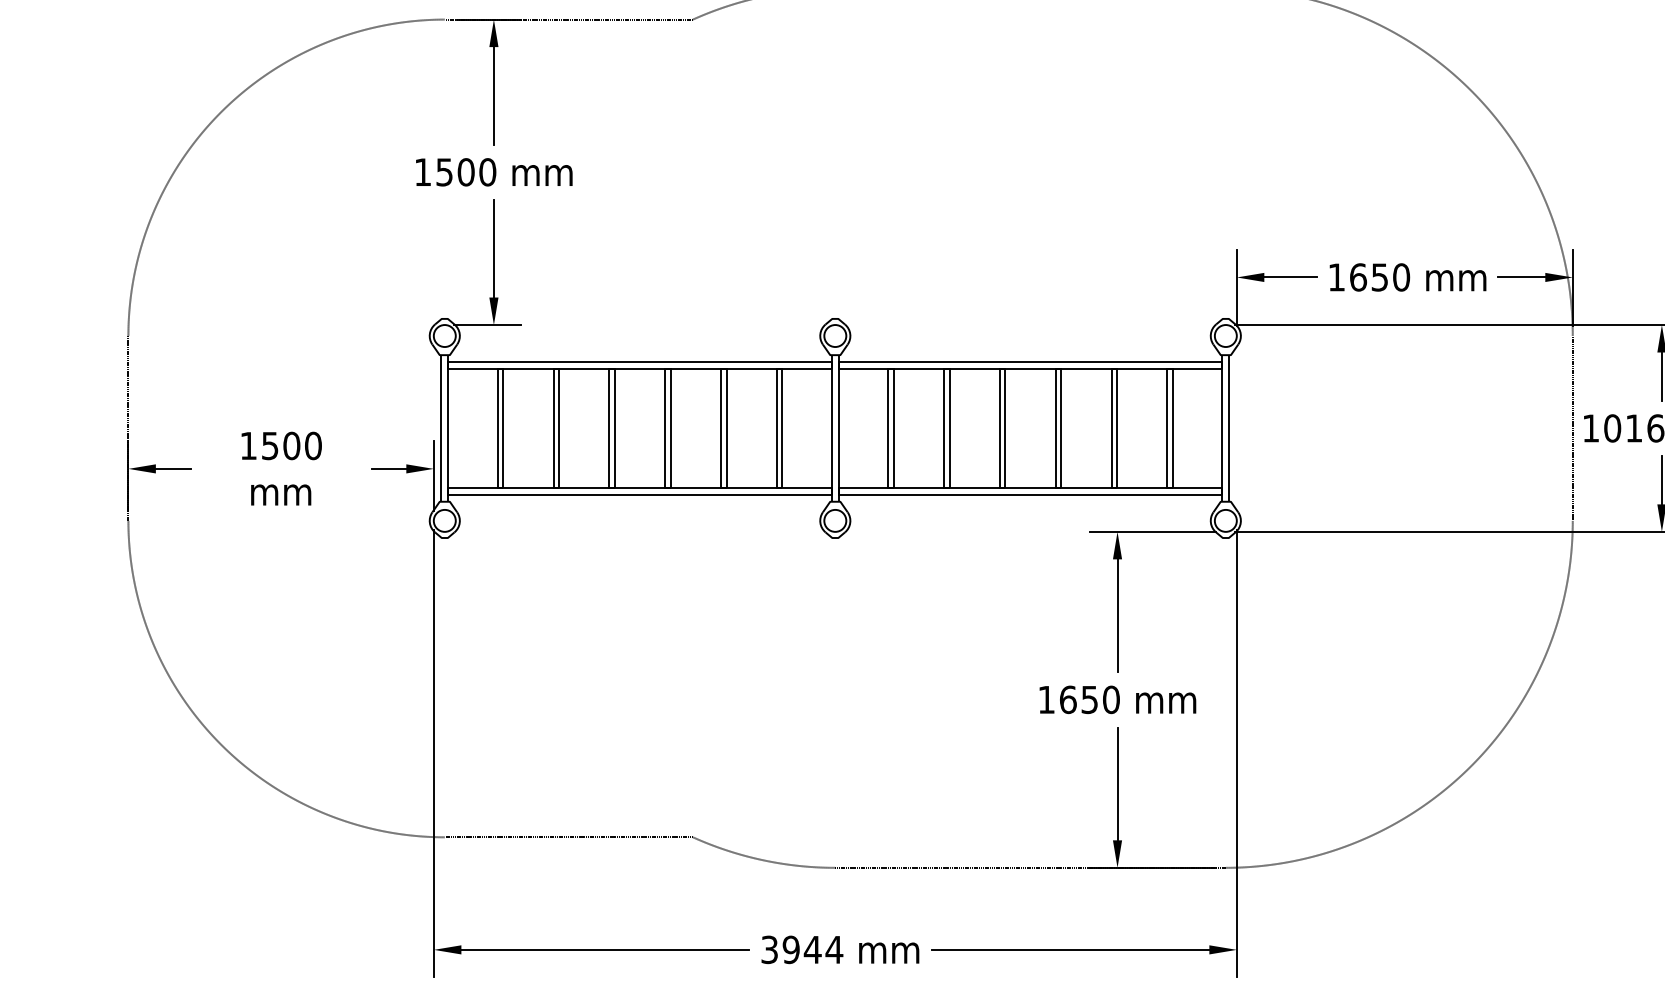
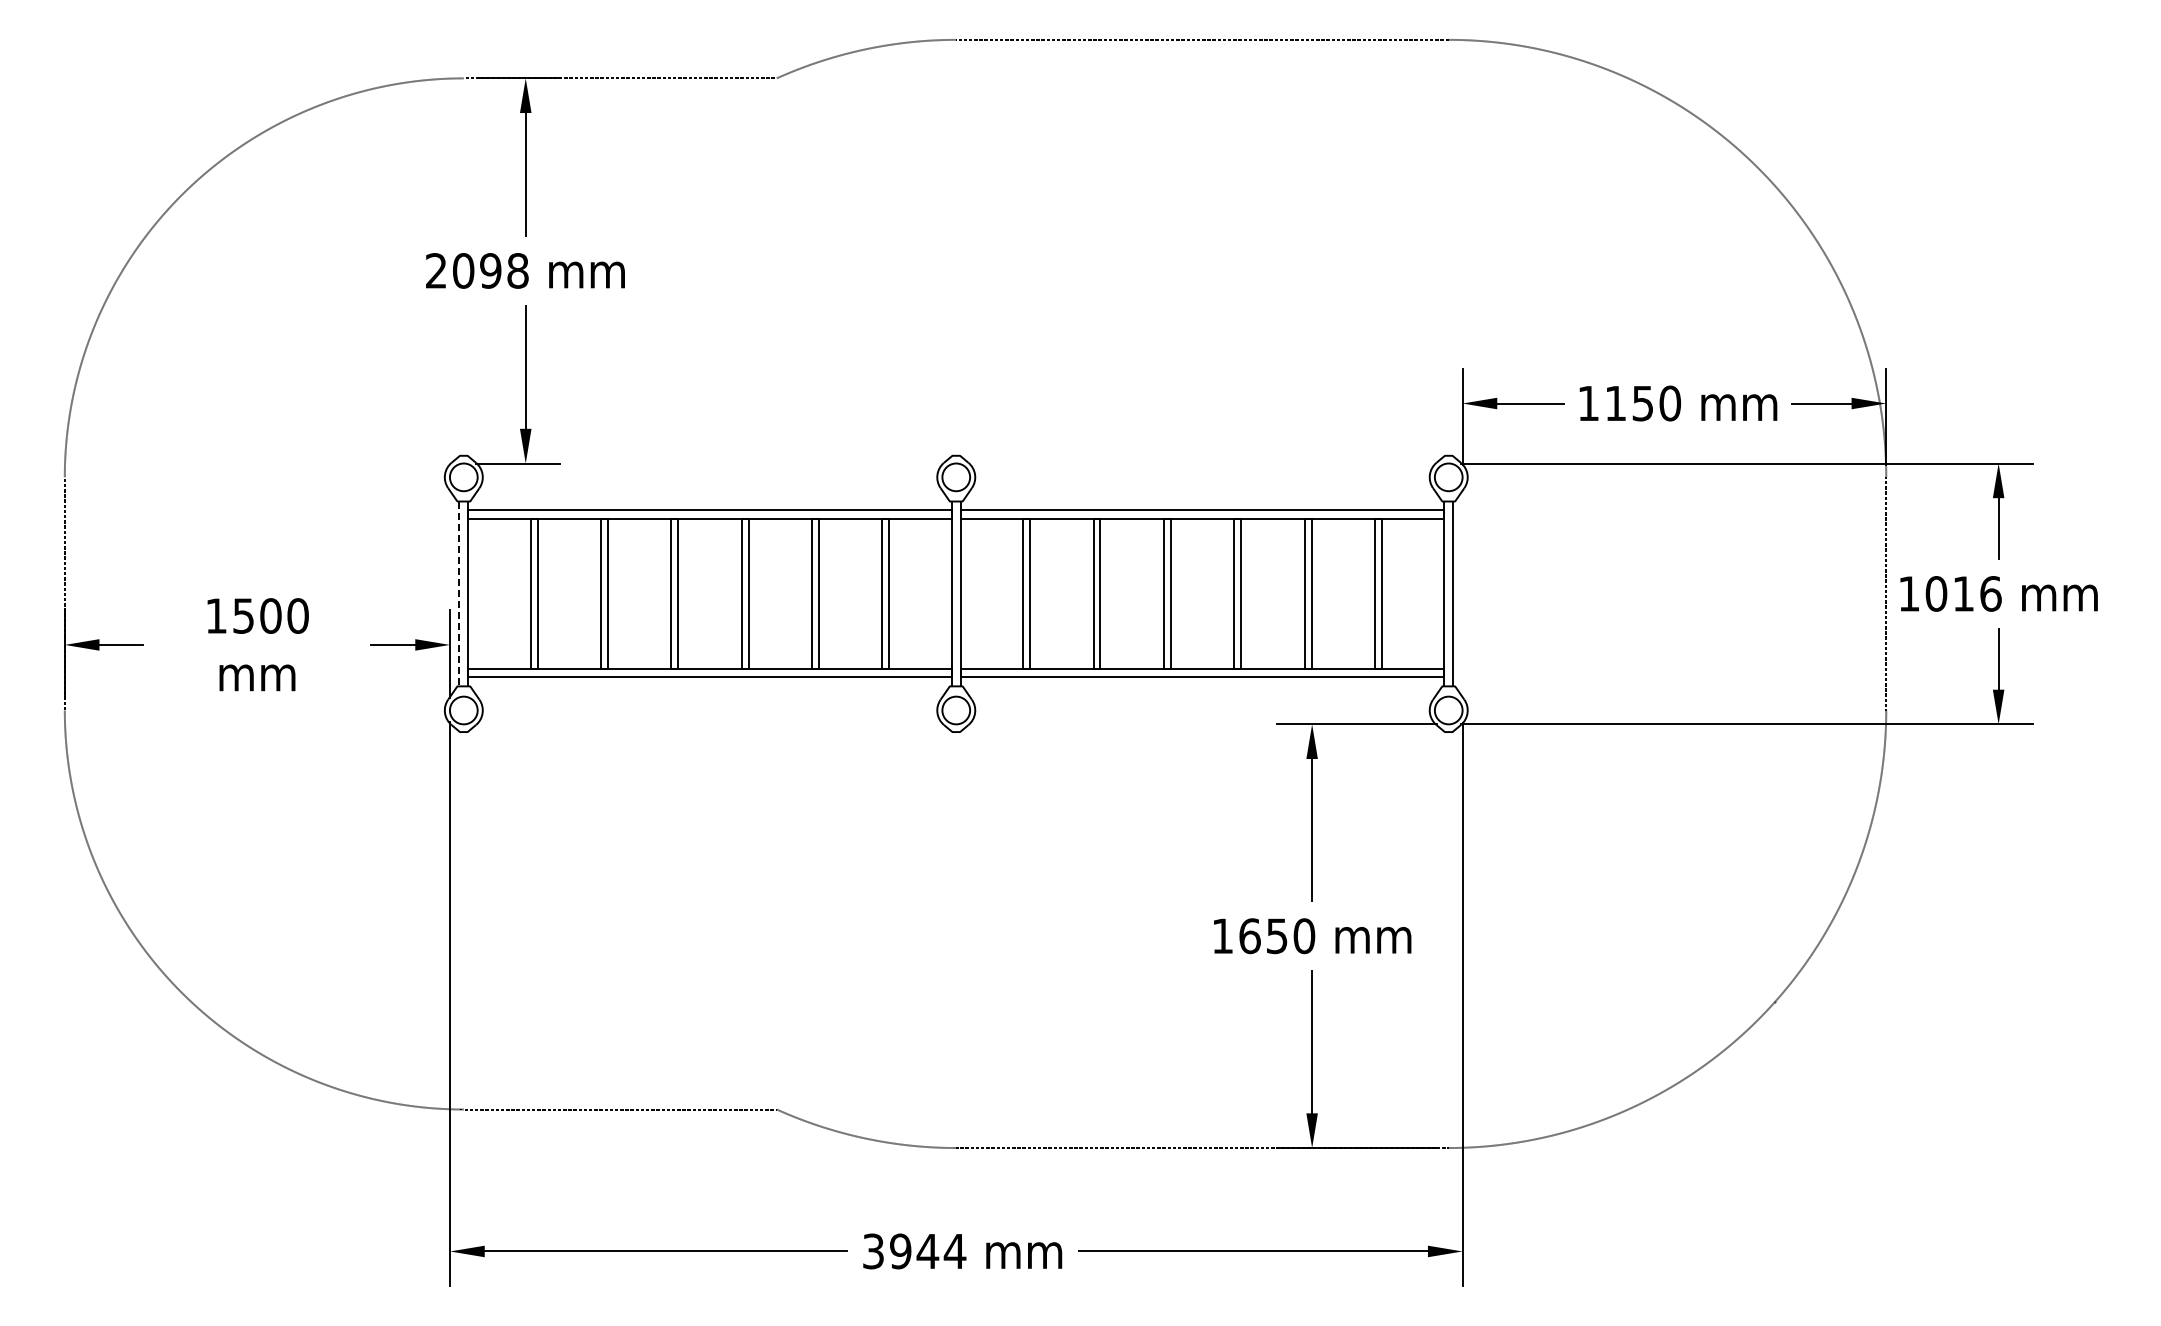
text: (455, 171) -> (477, 270), 1500 -> 2098
text: (1358, 277) -> (1615, 403), 1650 -> 1150
line: (441, 428) -> (459, 594), solid -> dashed

